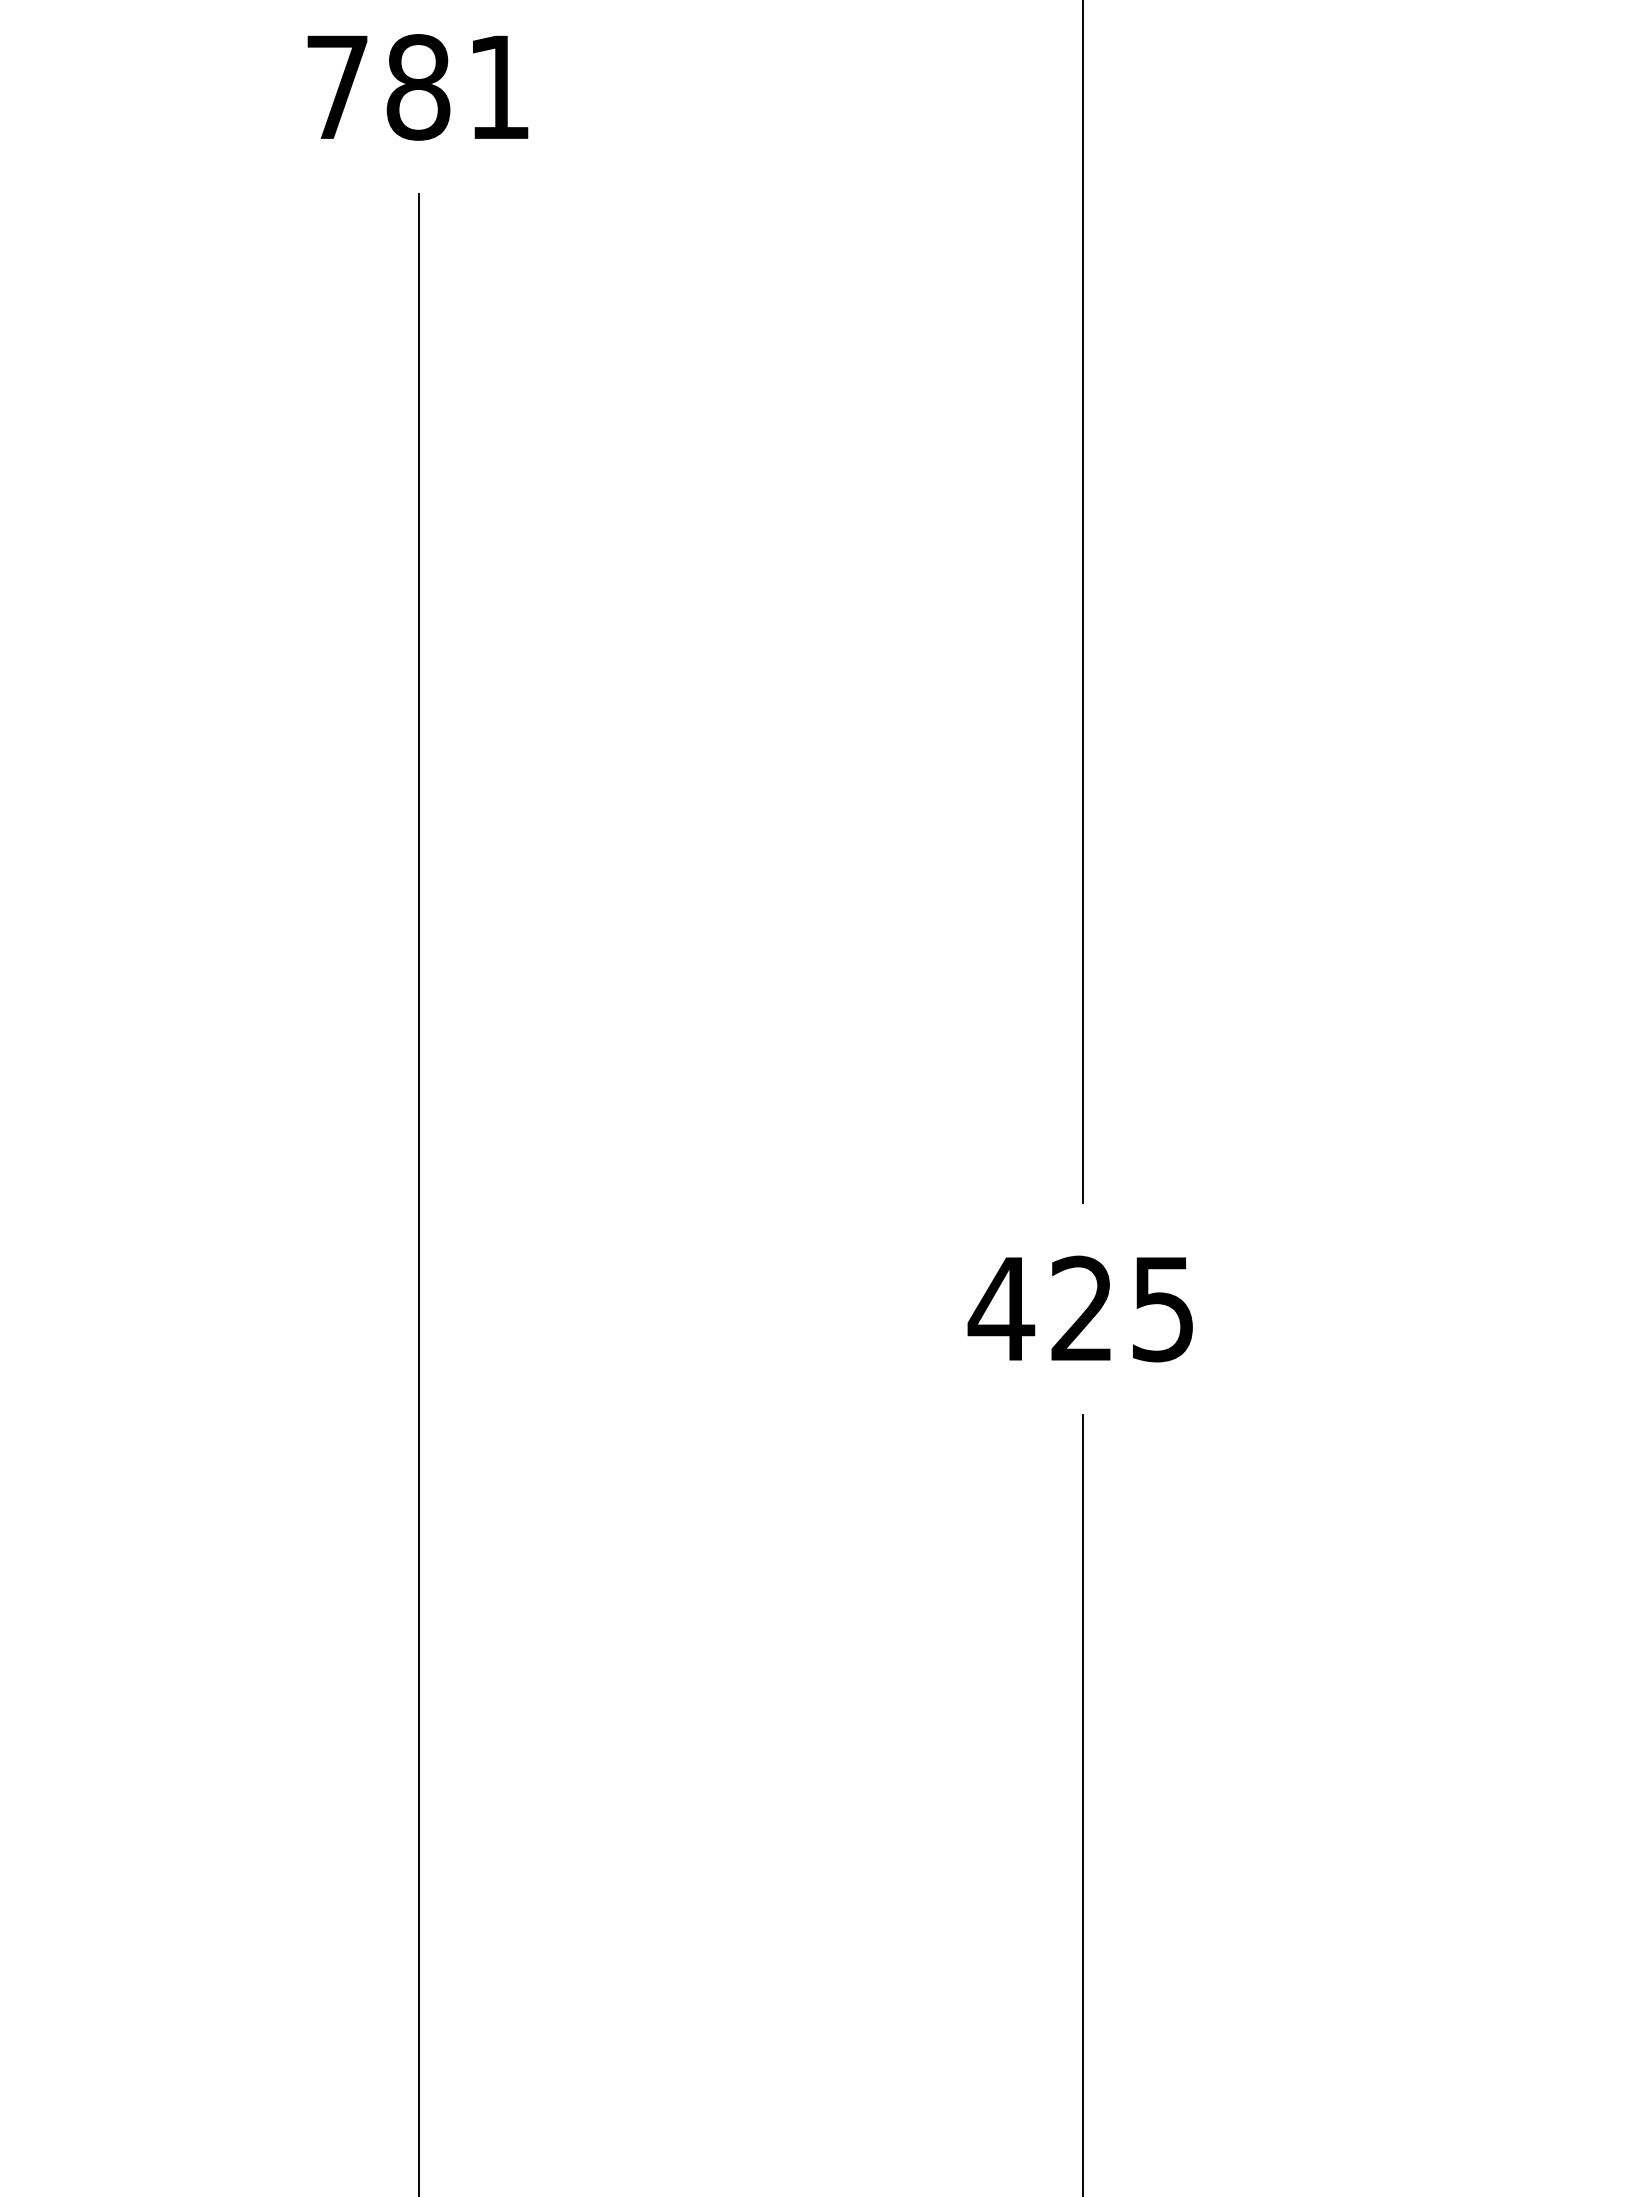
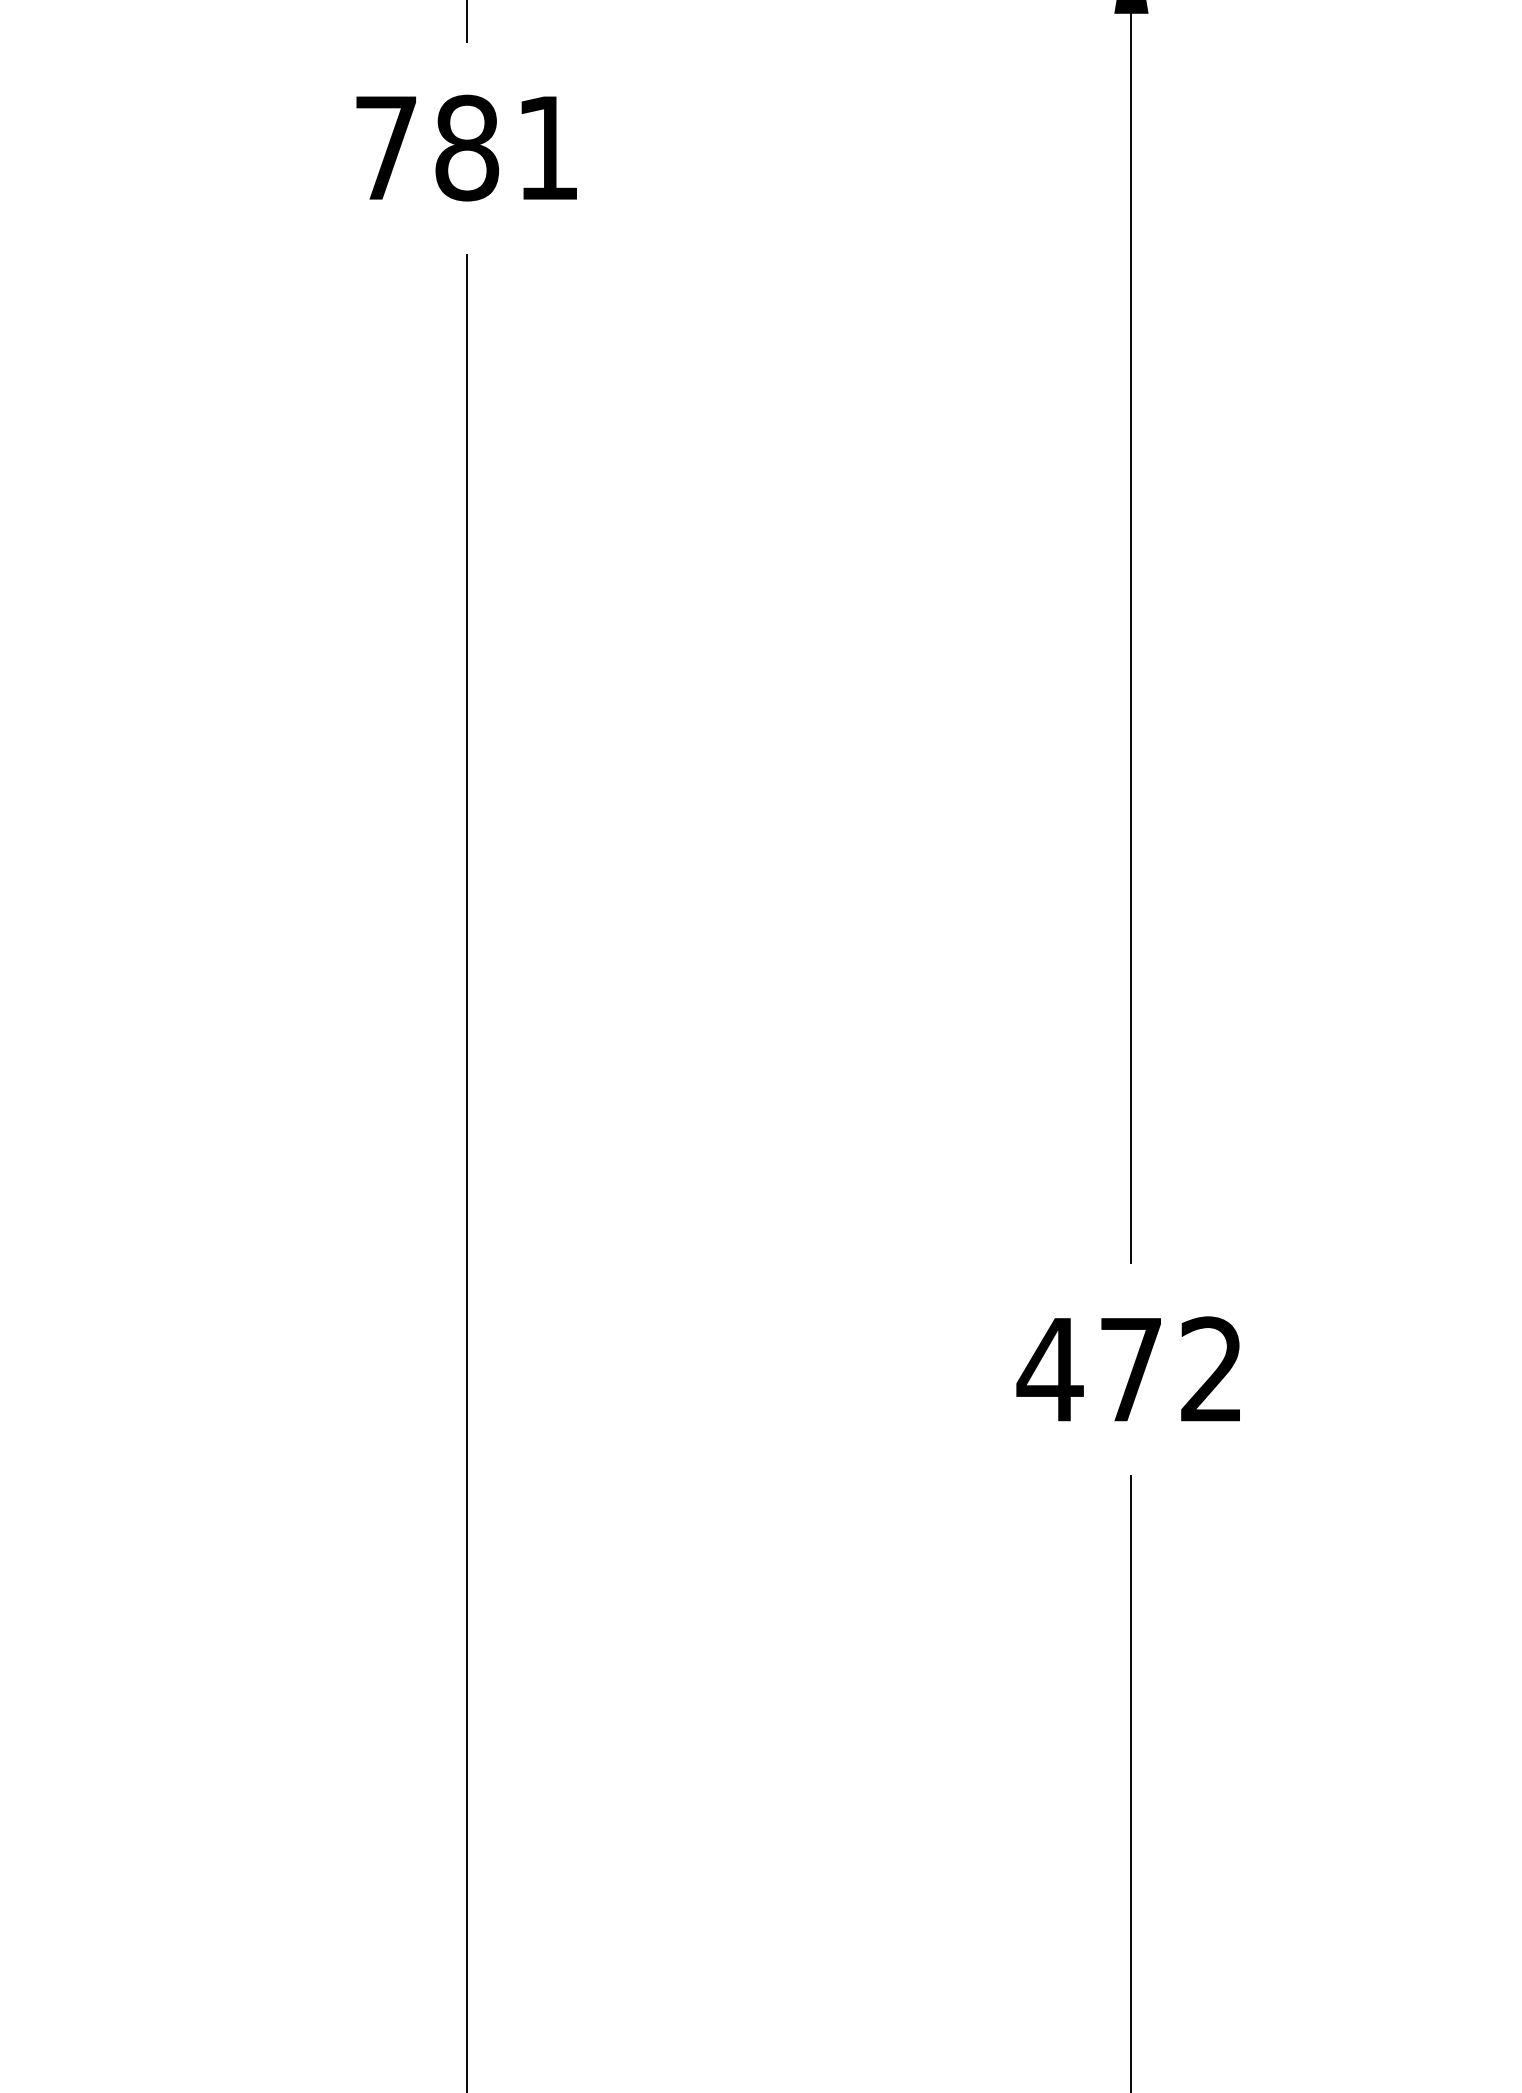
text: (1121, 1308) -> (1170, 1369), 425 -> 472

